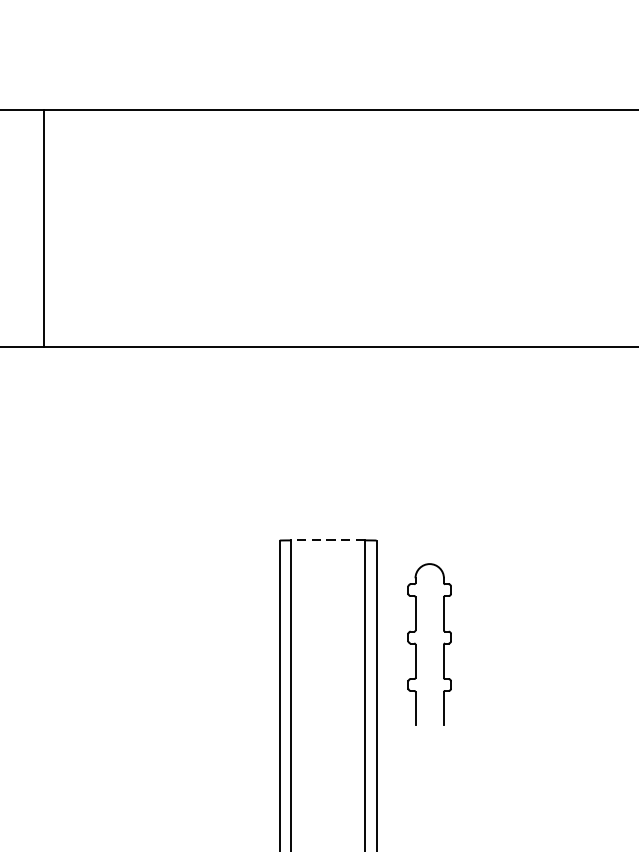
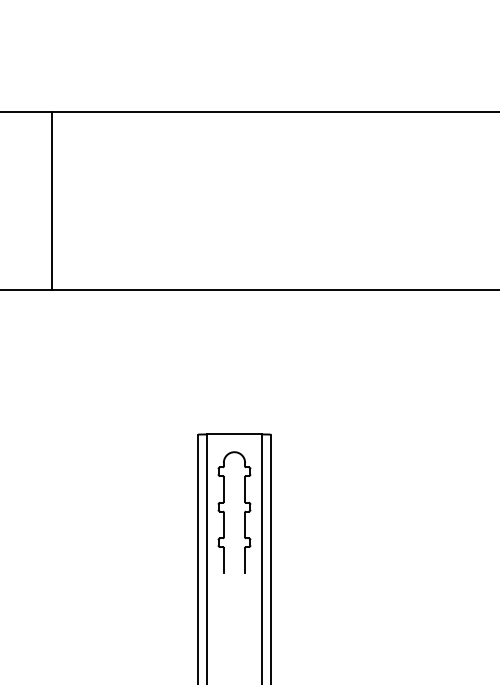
line: (43, 227) -> (51, 200), moved
line: (328, 540) -> (234, 434), dashed -> solid
part: (416, 644) -> (224, 512), moved

